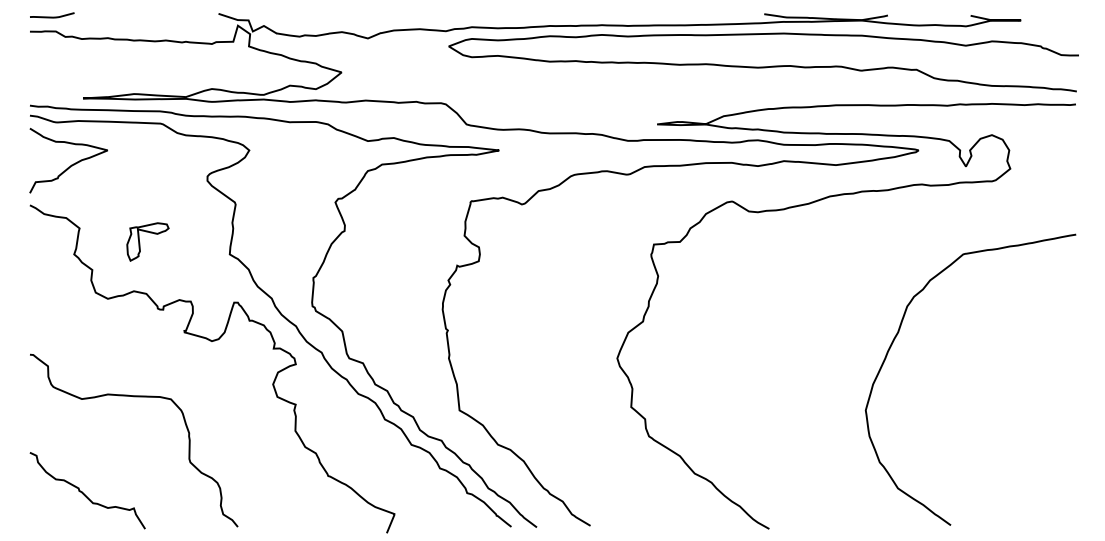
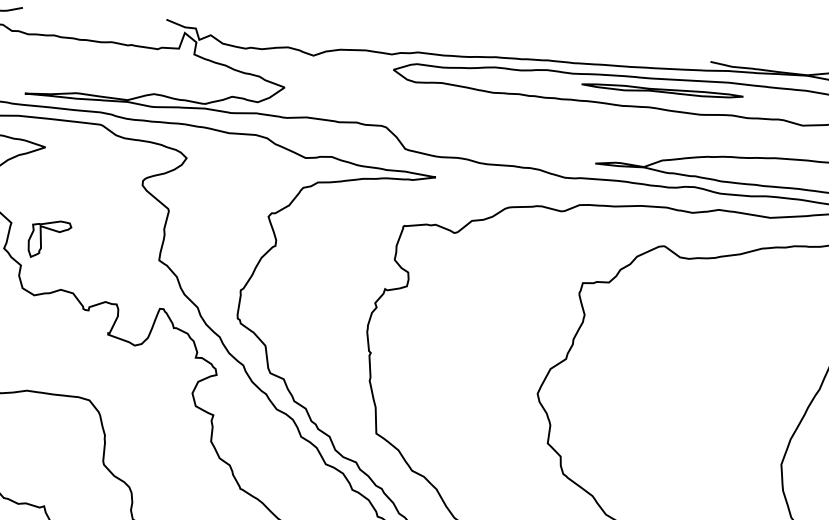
part: (718, 46) -> (662, 90), added
part: (140, 242) -> (42, 239), moved

